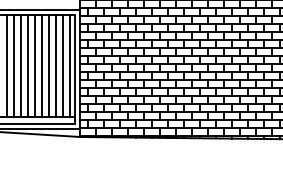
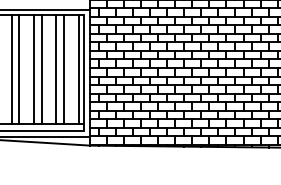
line: (21, 65) -> (27, 69), removed
line: (42, 65) -> (49, 69), removed
line: (62, 65) -> (70, 69), removed

